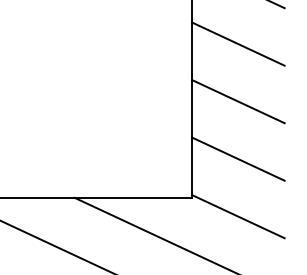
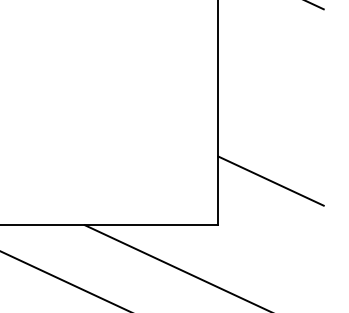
line: (237, 43) -> (270, 49), removed
line: (237, 101) -> (270, 115), removed
line: (237, 216) -> (270, 246), removed

